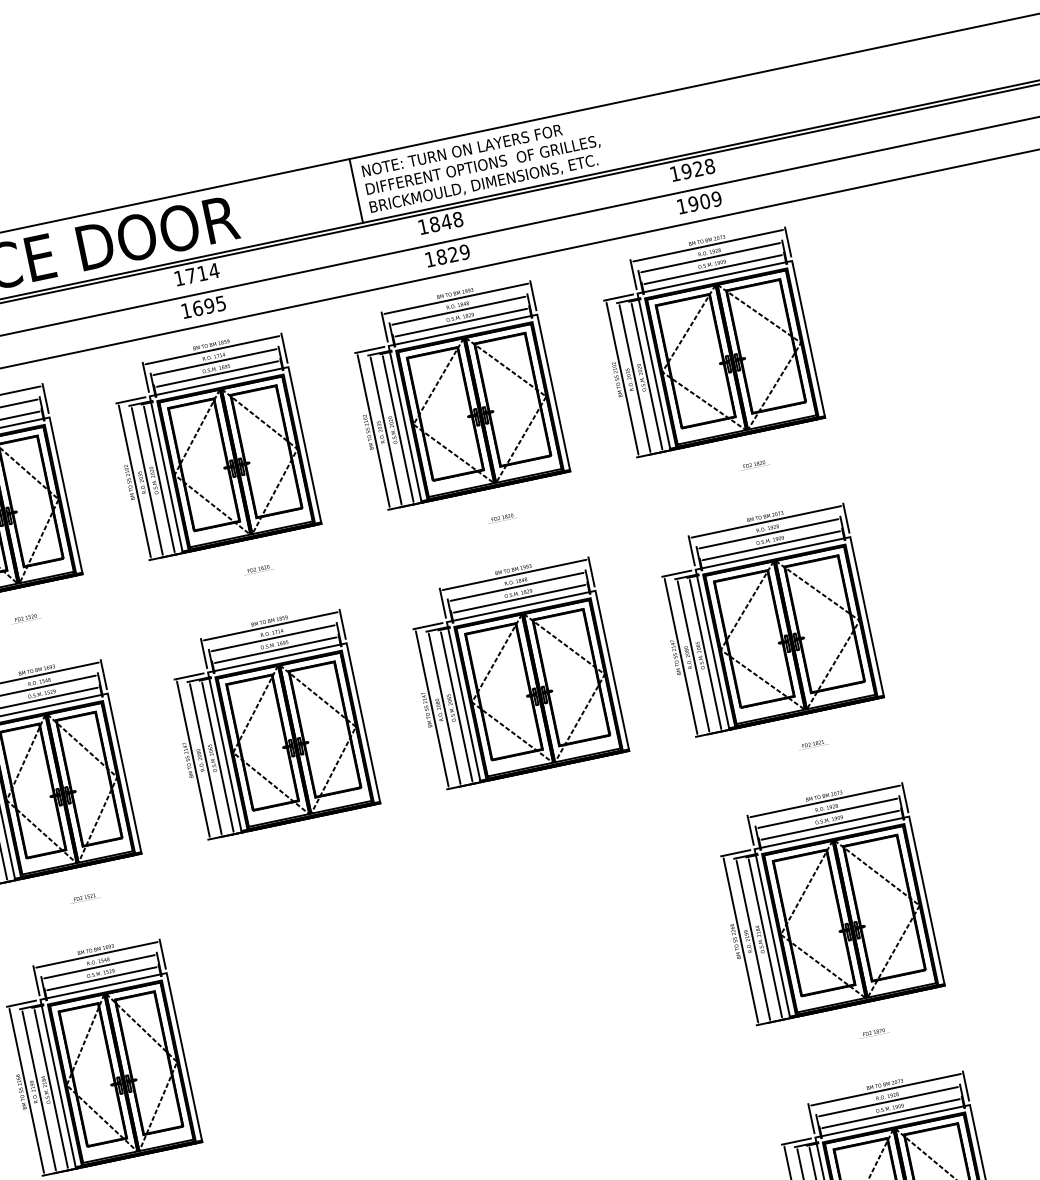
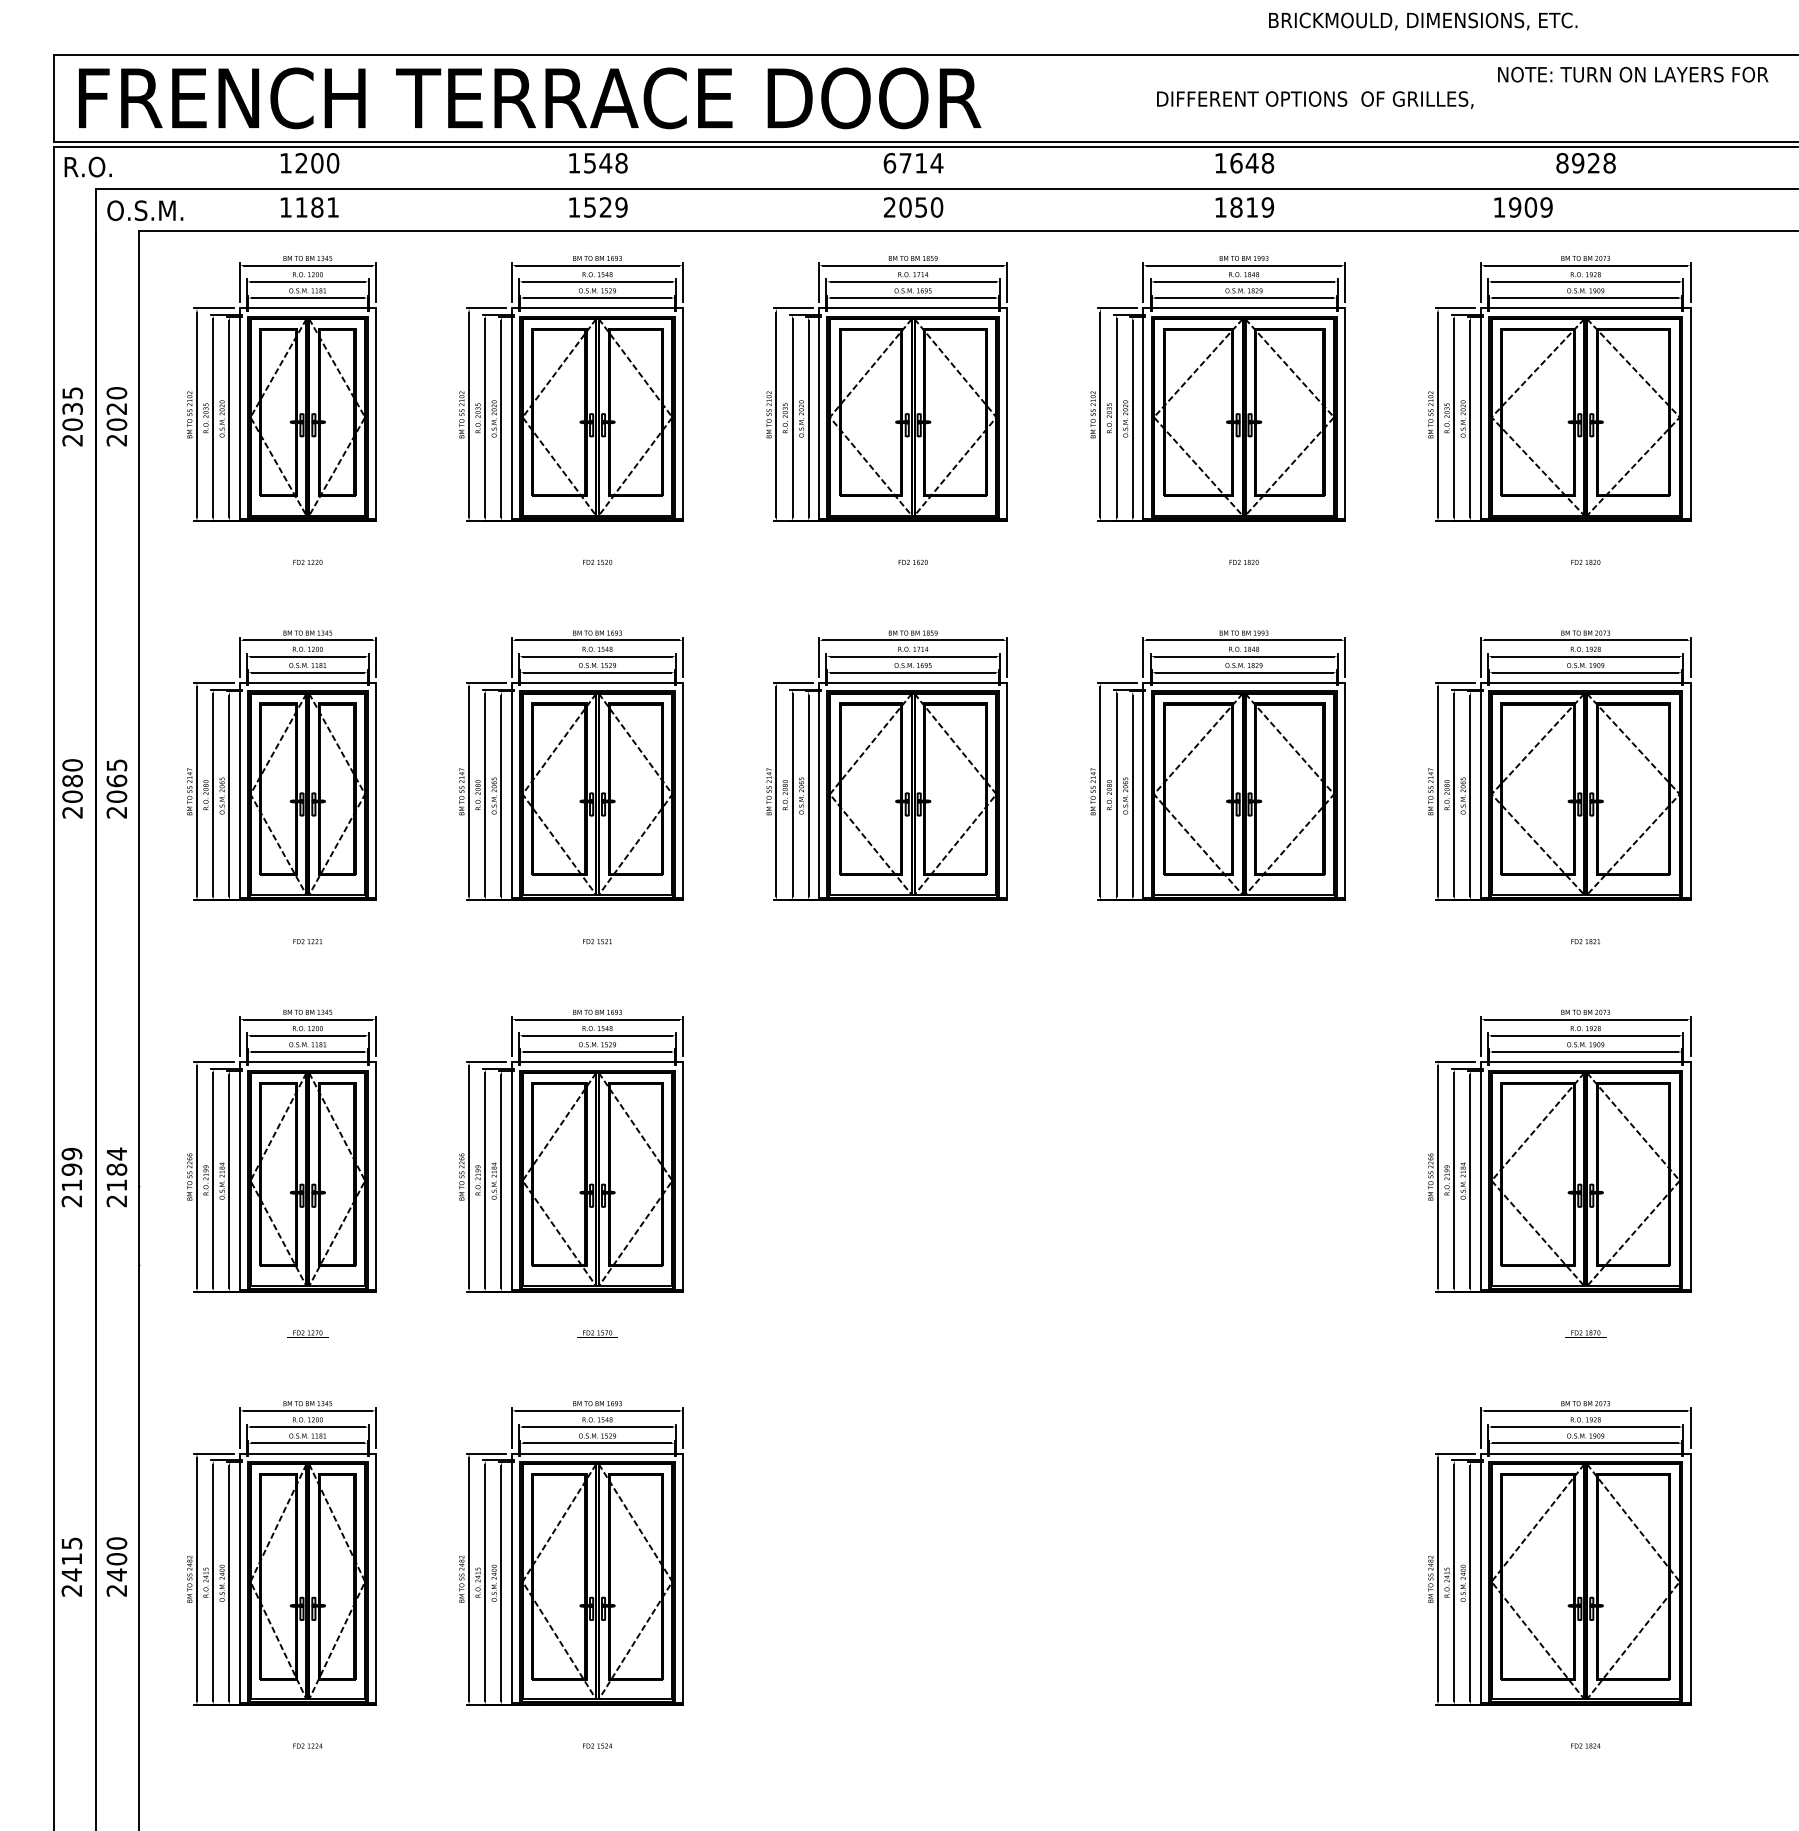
text: (462, 150) -> (1633, 74), moved
text: (675, 174) -> (1562, 163), 1928 -> 8928
text: (484, 184) -> (1423, 21), moved
line: (356, 190) -> (1143, 97), removed
text: (699, 202) -> (1523, 207), moved
text: (434, 224) -> (1236, 163), 1848 -> 1648
text: (452, 254) -> (1251, 207), 1829 -> 1819
text: (179, 278) -> (889, 163), 1714 -> 6714
text: (203, 307) -> (913, 207), 1695 -> 2050

